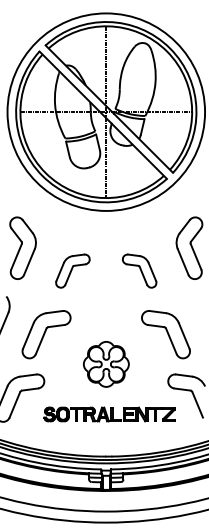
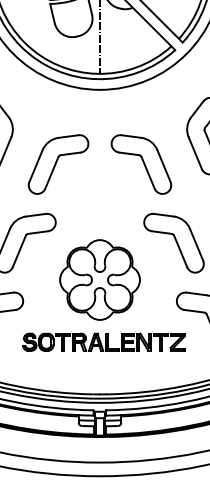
part: (72, 270) -> (58, 163), size x1.43
part: (139, 270) -> (141, 163), size x1.43
part: (106, 364) -> (100, 280), size x1.43

